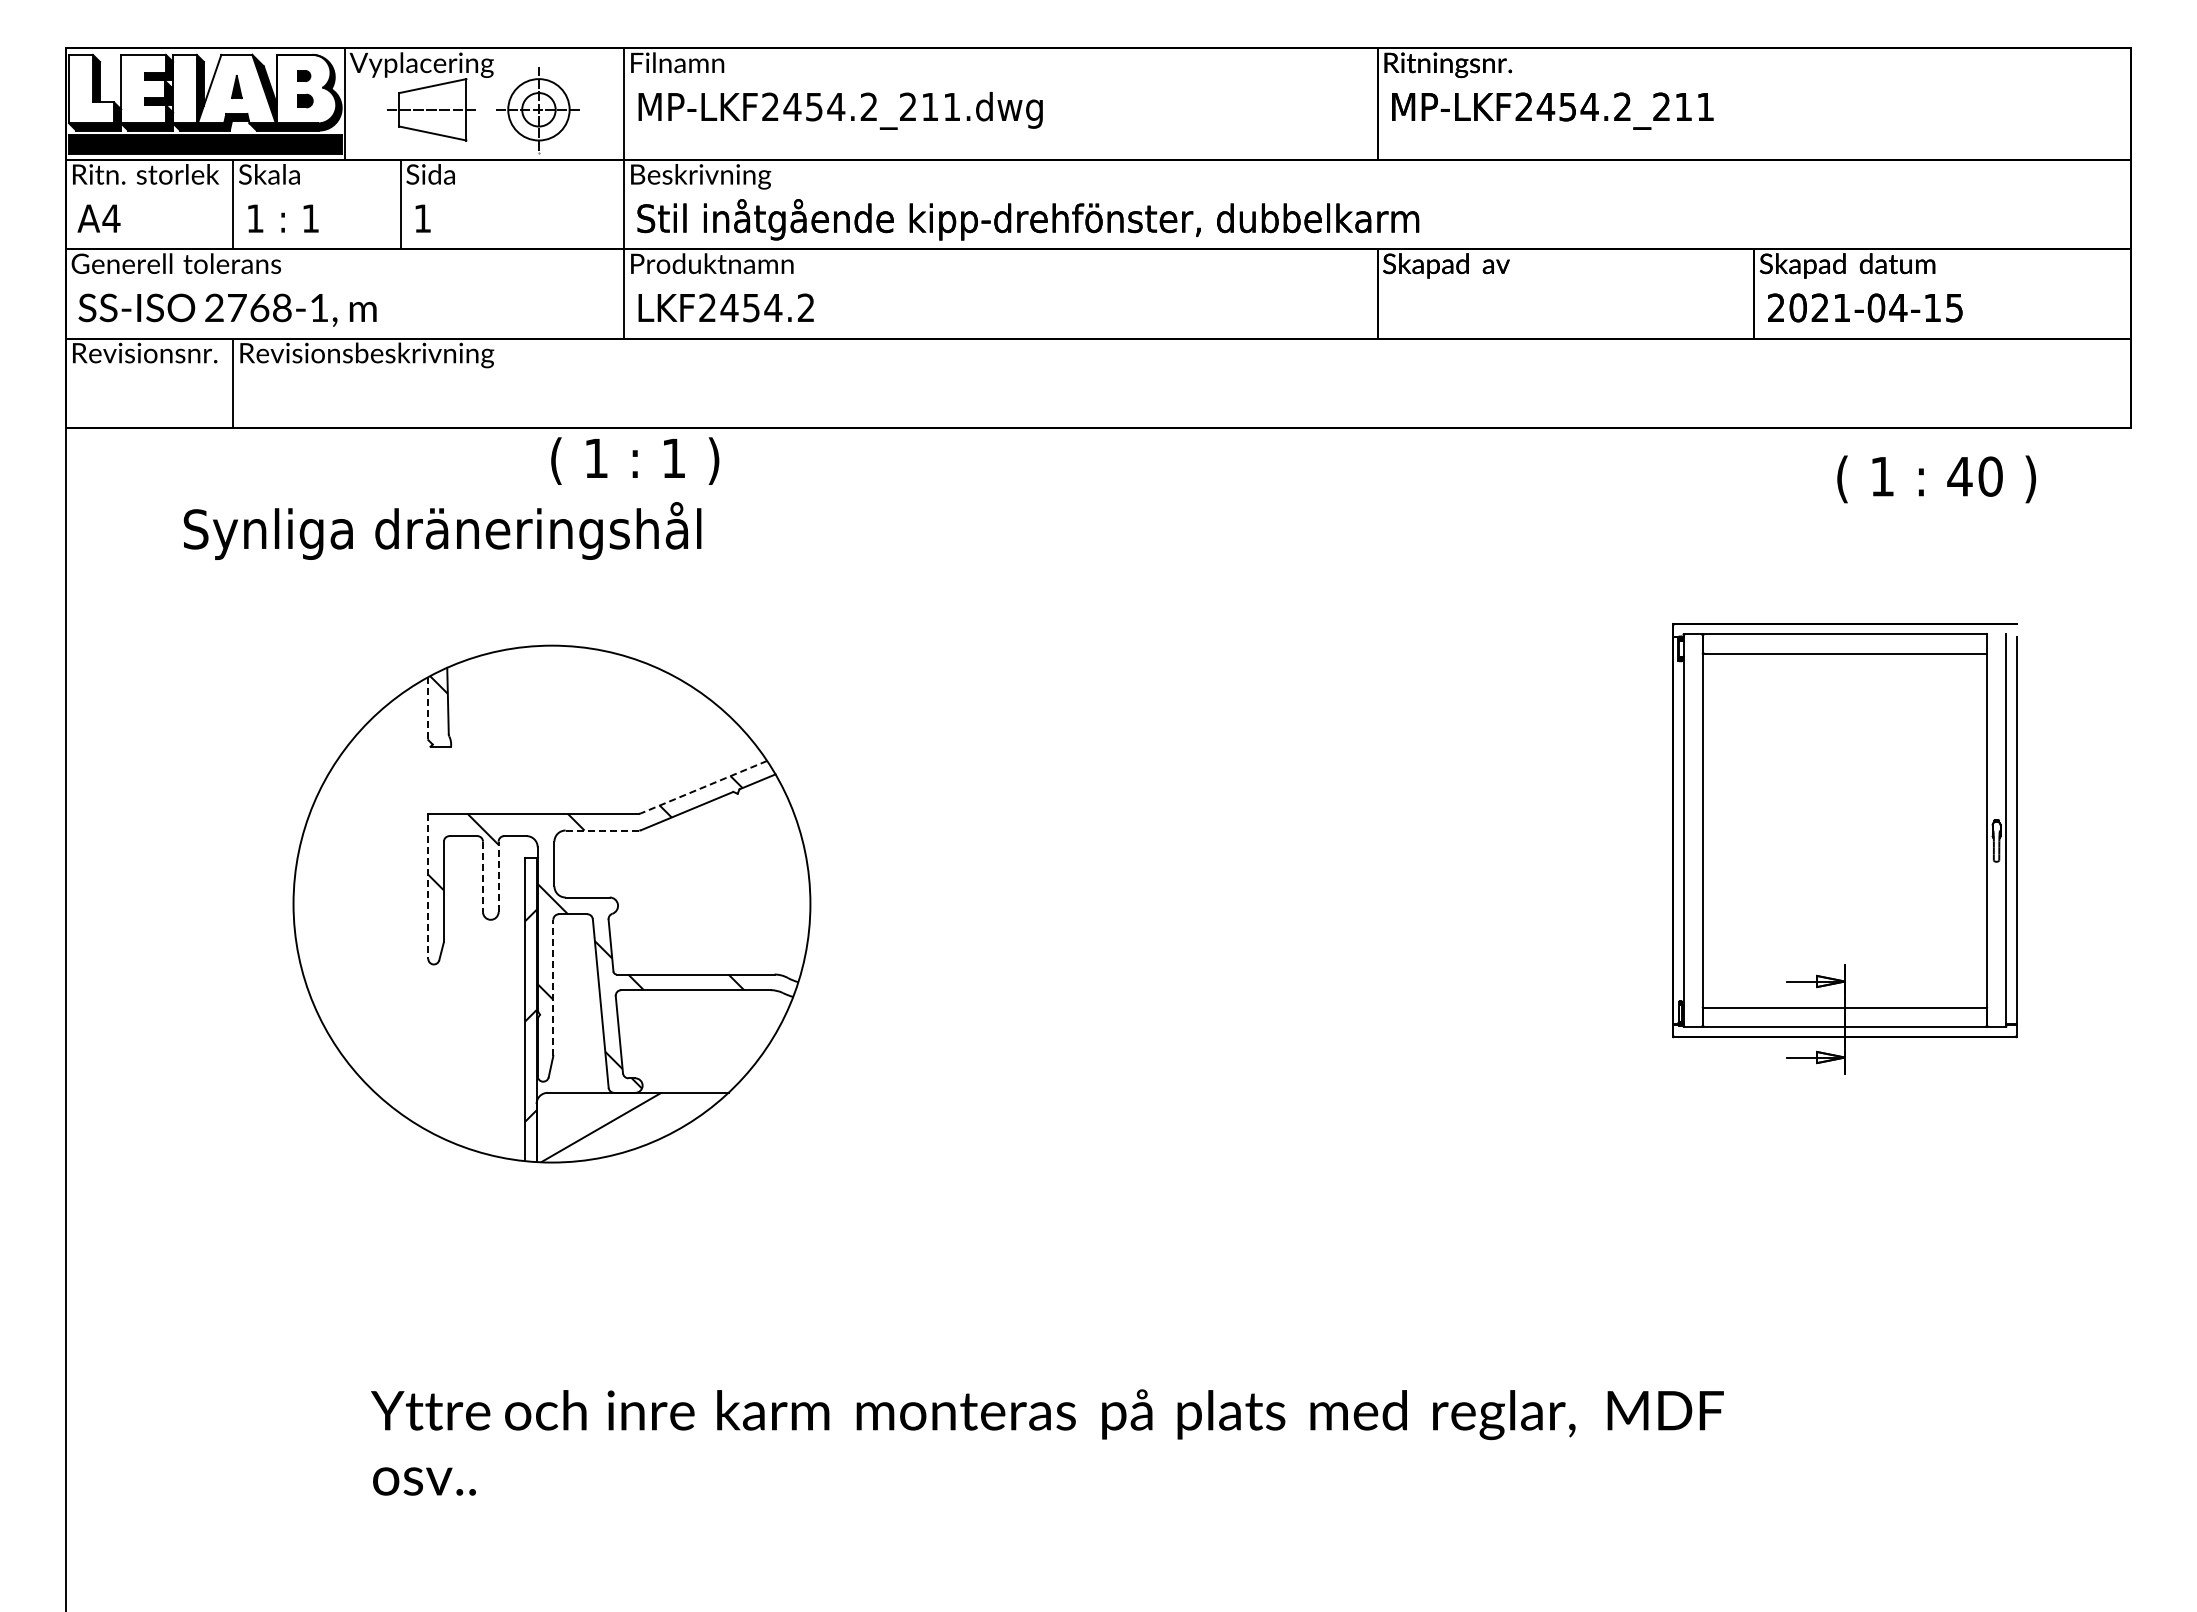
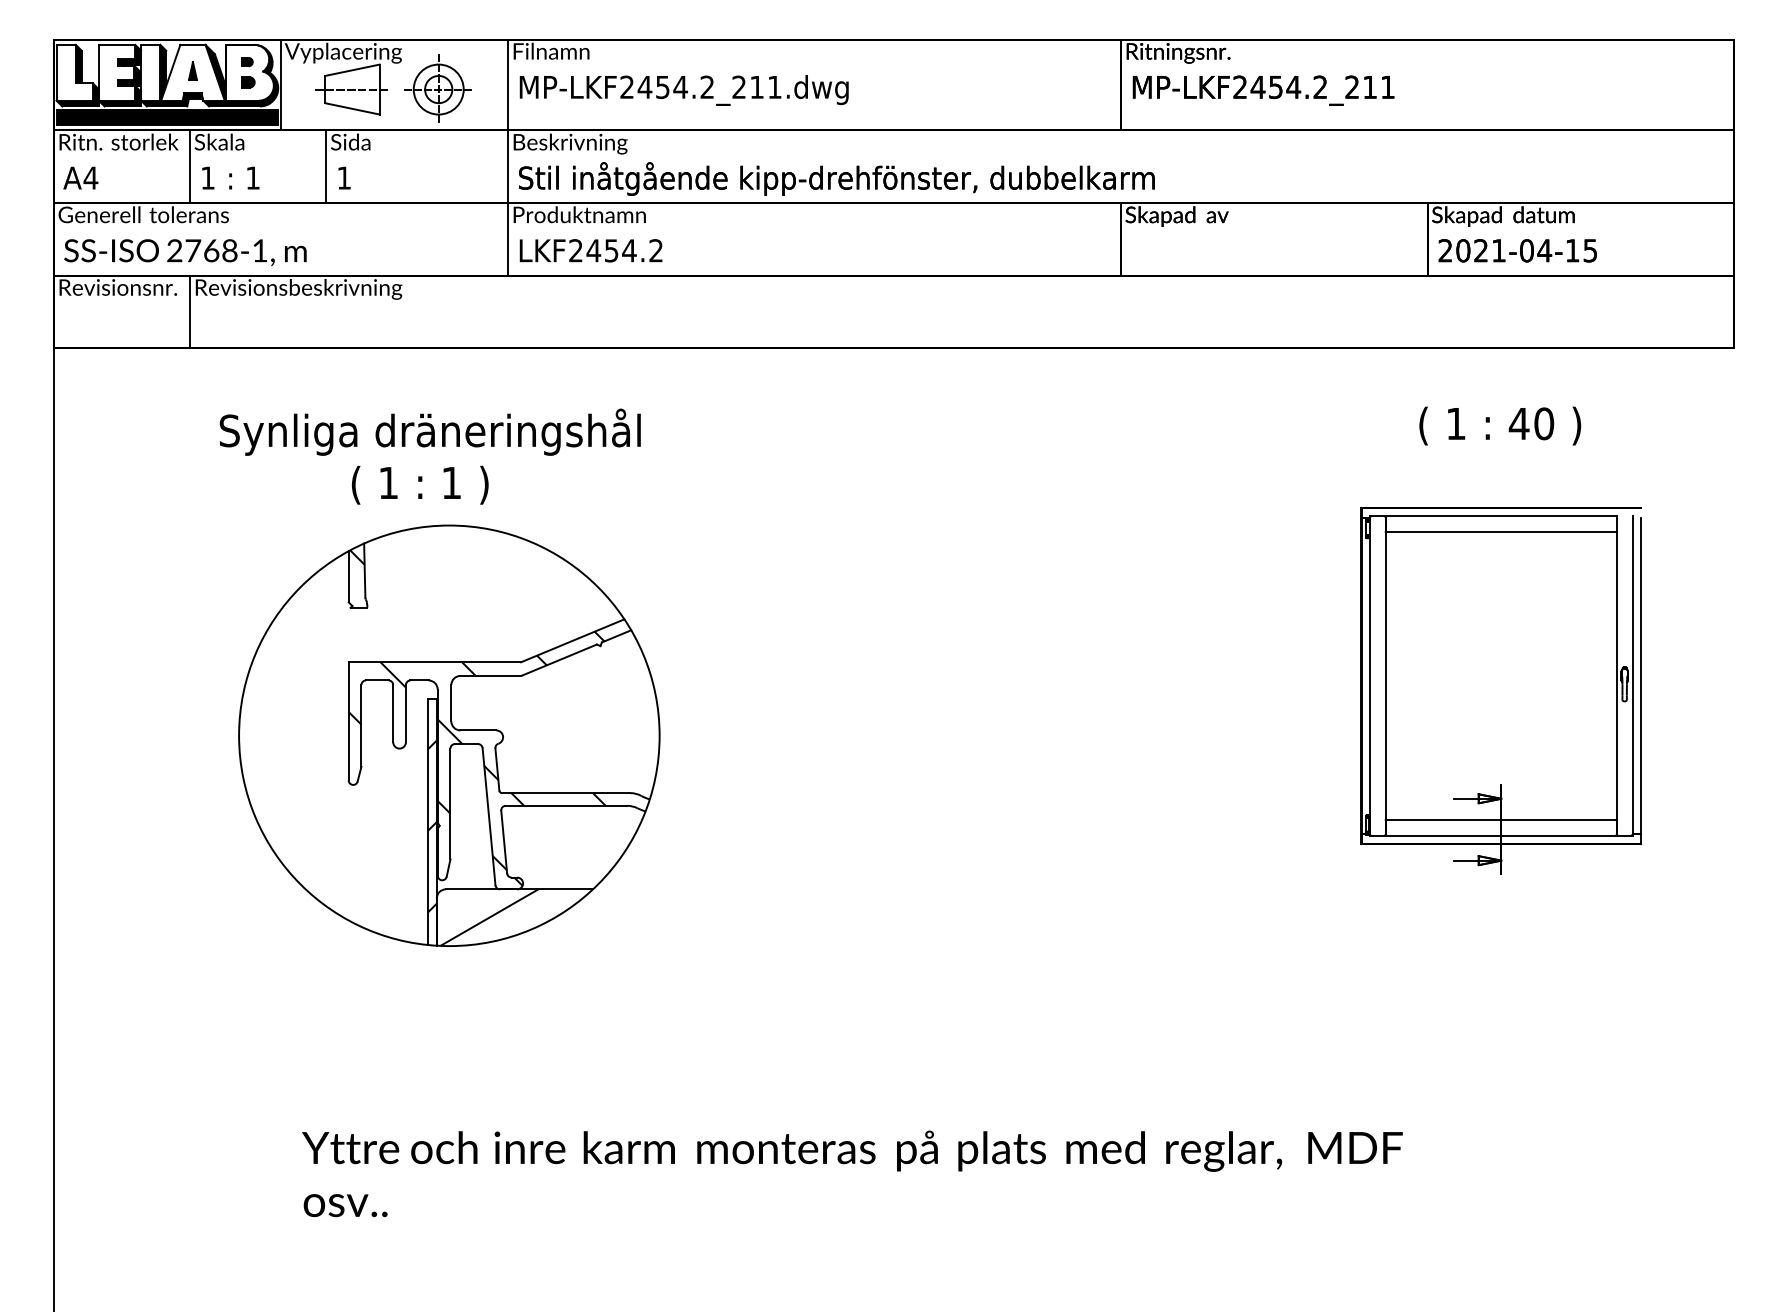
text: (635, 460) -> (420, 484), moved
text: (1936, 479) -> (1500, 426), moved
text: (442, 530) -> (430, 431), moved
line: (428, 709) -> (348, 577), dashed -> solid
line: (703, 787) -> (572, 640), dashed -> solid
line: (602, 830) -> (490, 675), dashed -> solid
line: (498, 876) -> (405, 713), dashed -> solid
line: (483, 877) -> (393, 714), dashed -> solid
line: (428, 886) -> (348, 721), dashed -> solid
line: (553, 987) -> (450, 803), dashed -> solid

